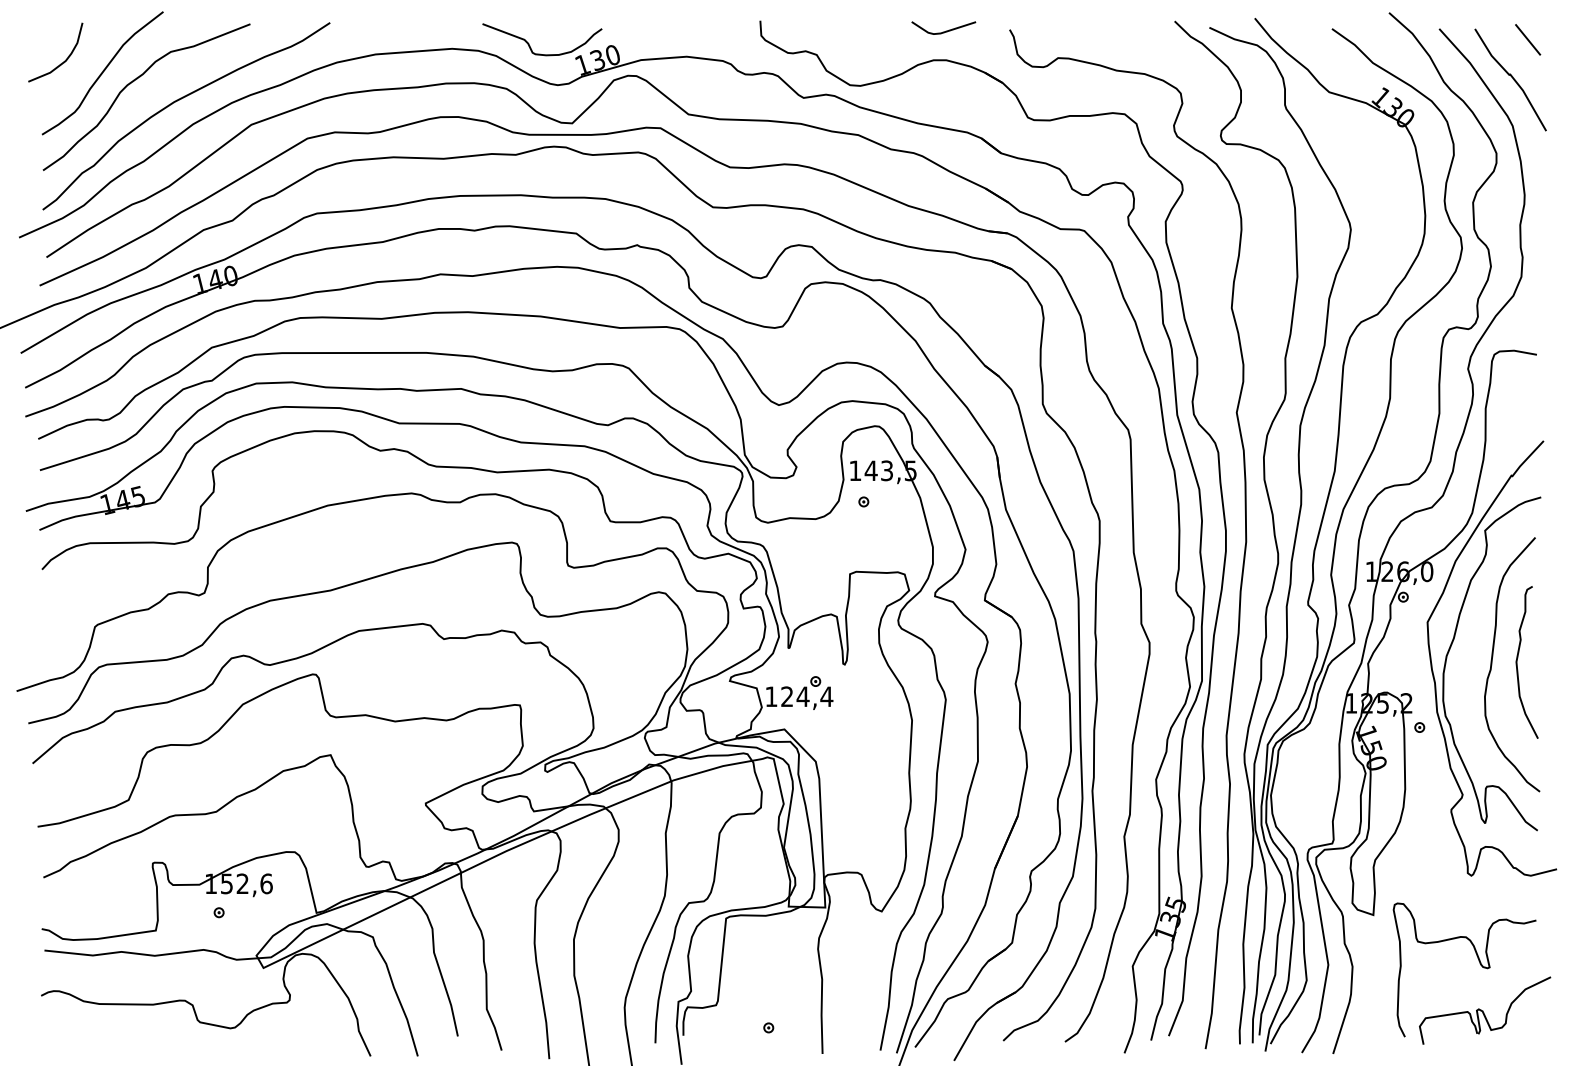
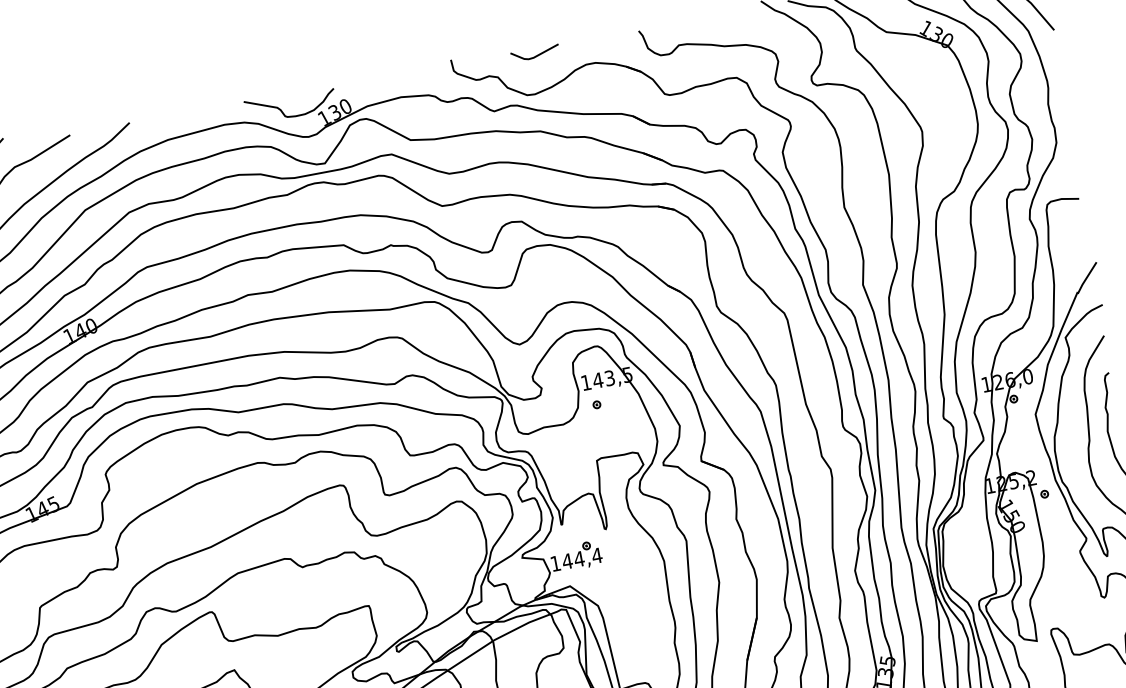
line: (943, 31) -> (535, 55), moved
text: (786, 696) -> (566, 561), 124,4 -> 144,4

